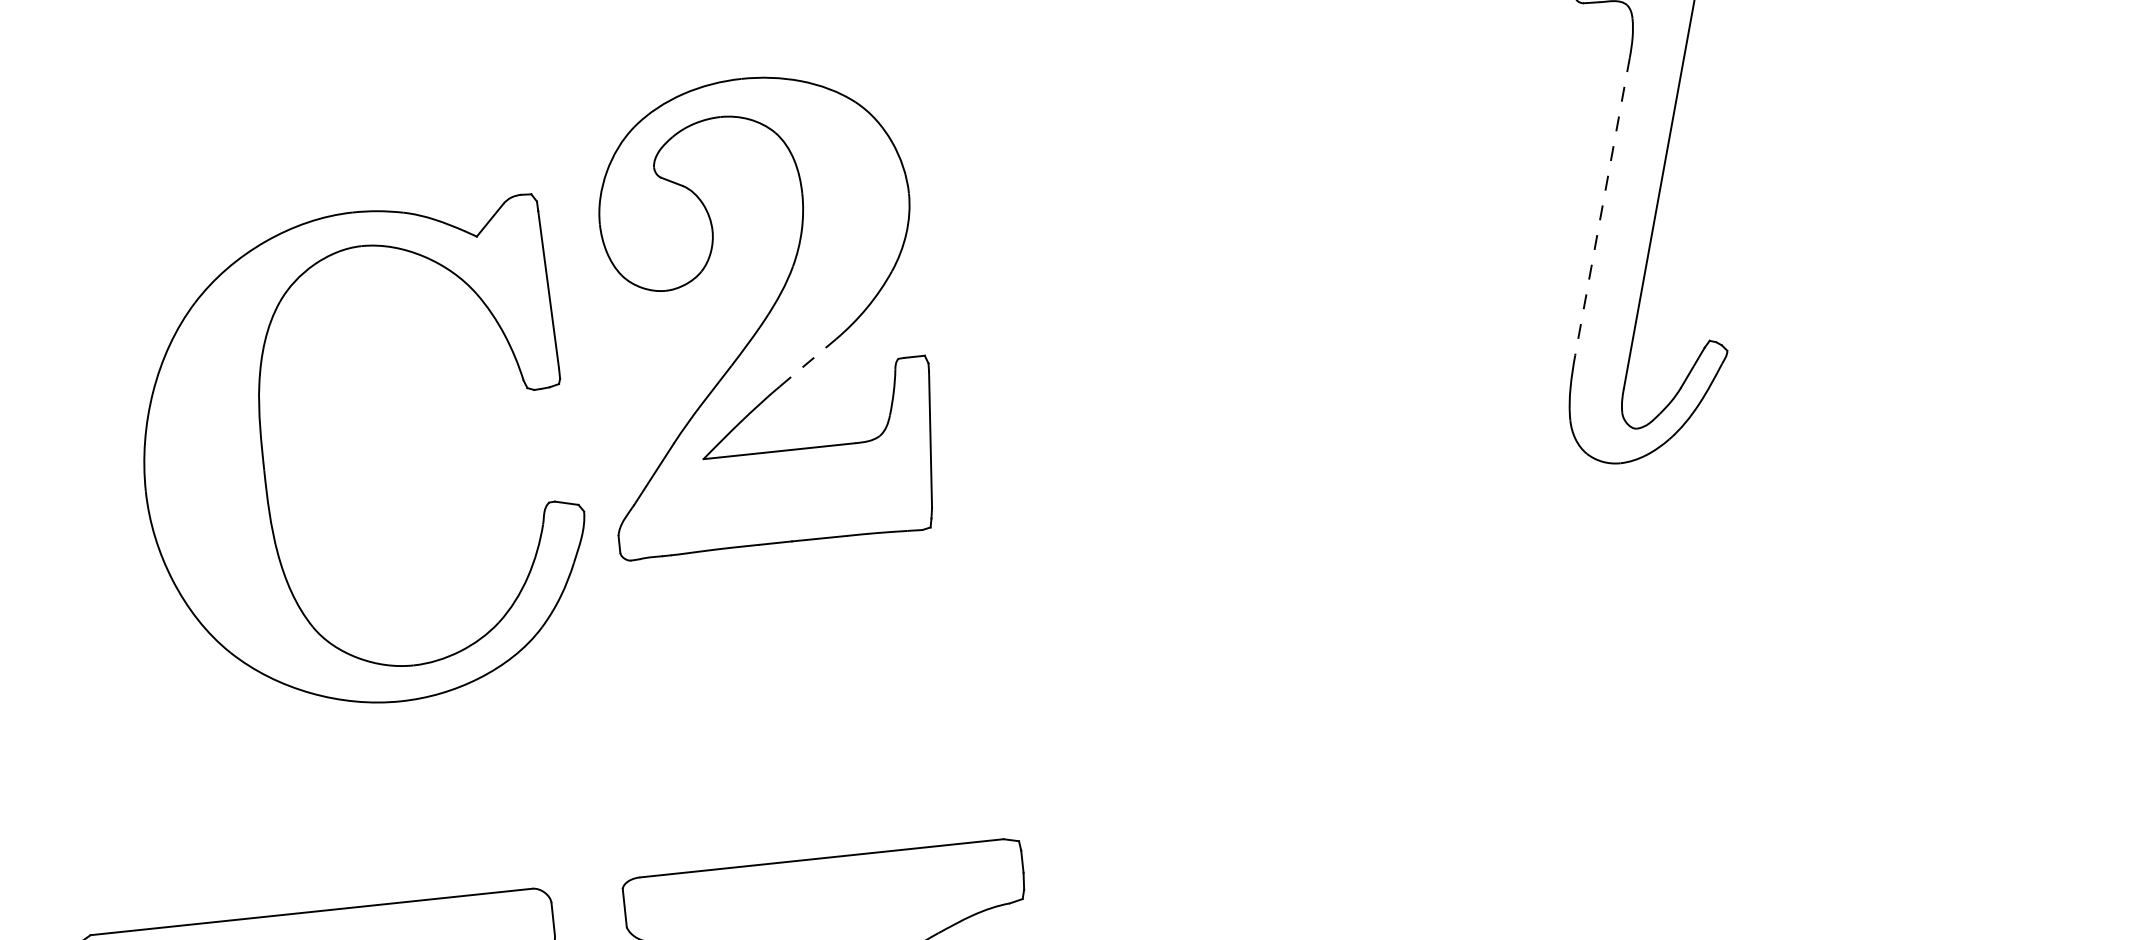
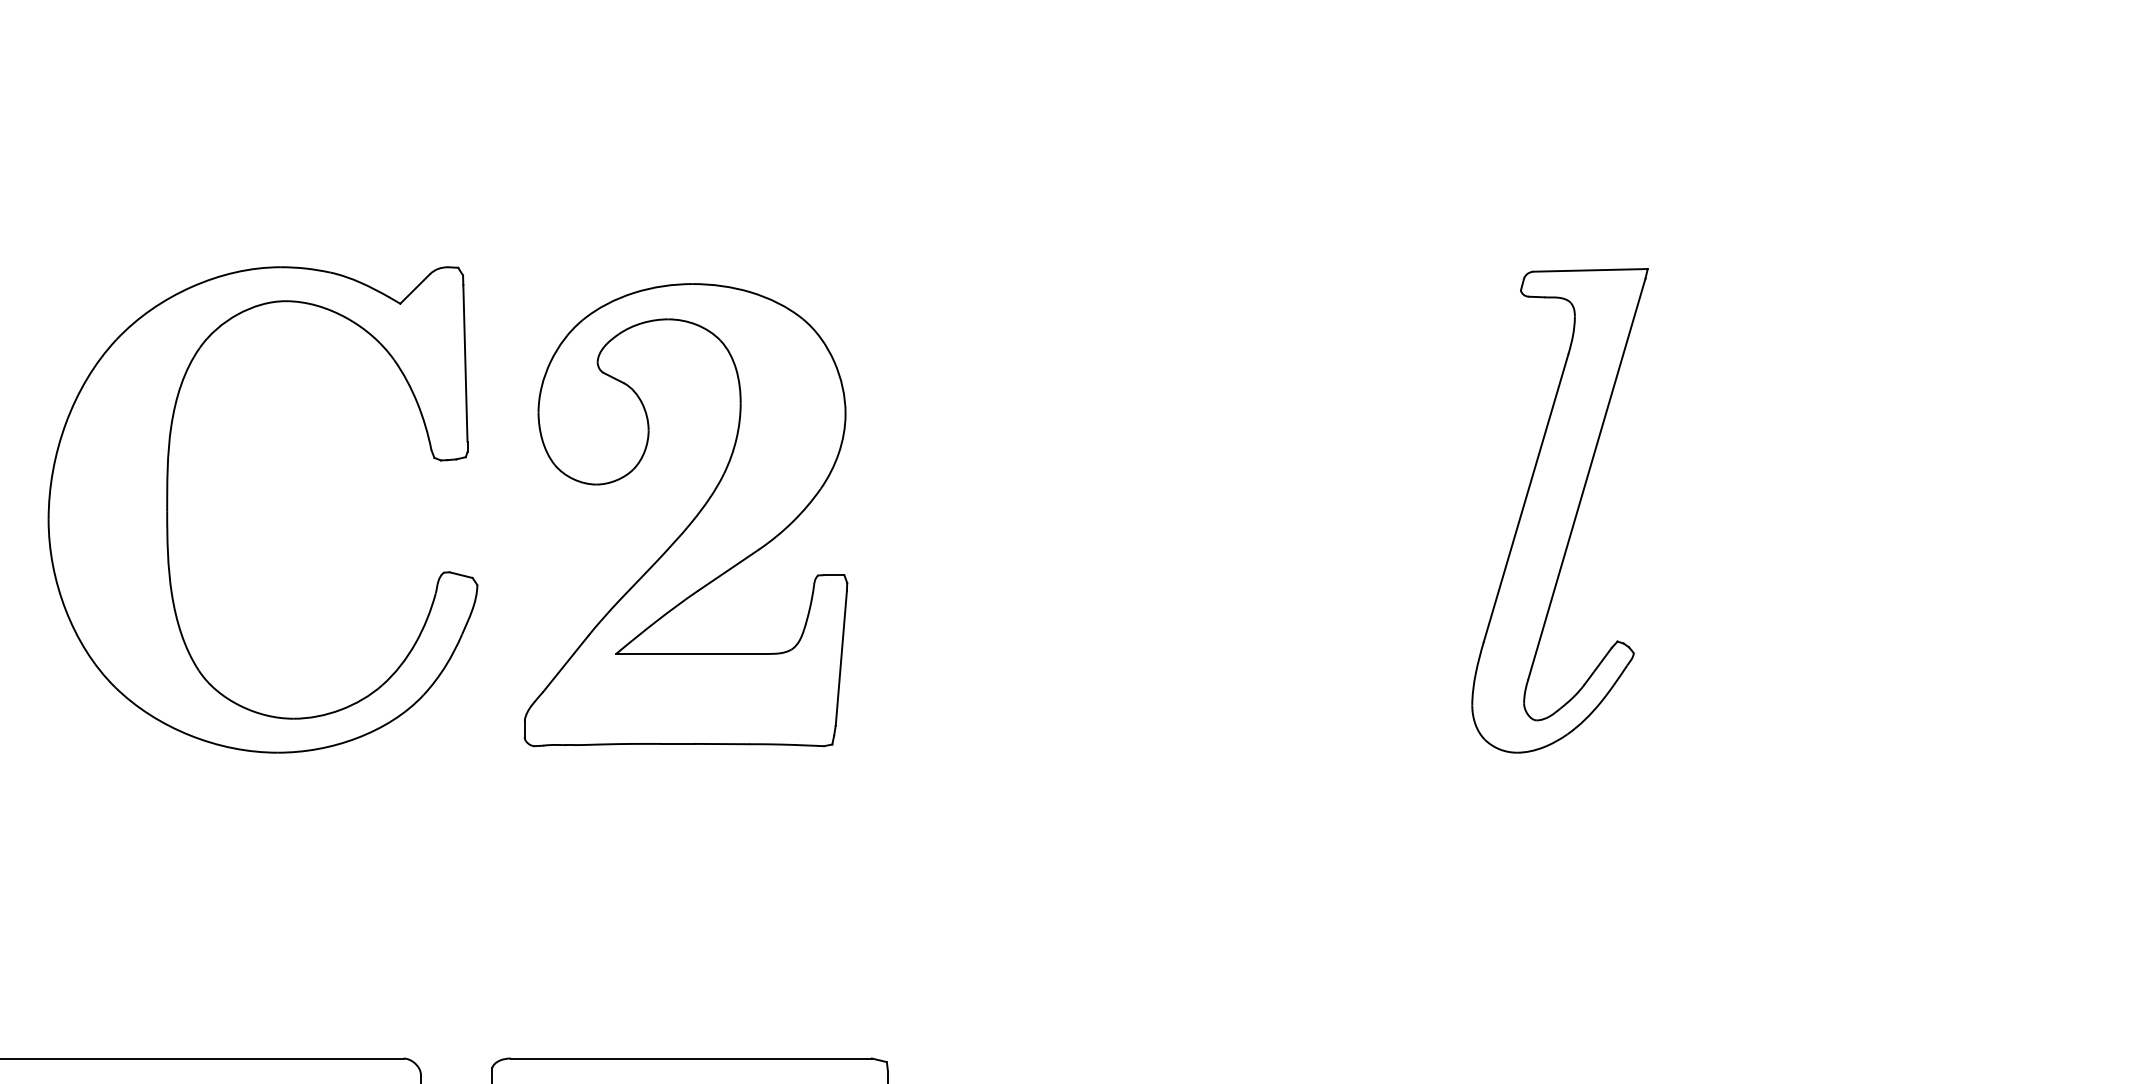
line: (1603, 206) -> (1526, 498), dashed -> solid
line: (807, 363) -> (728, 570), dashed -> solid
part: (265, 468) -> (168, 509), moved

